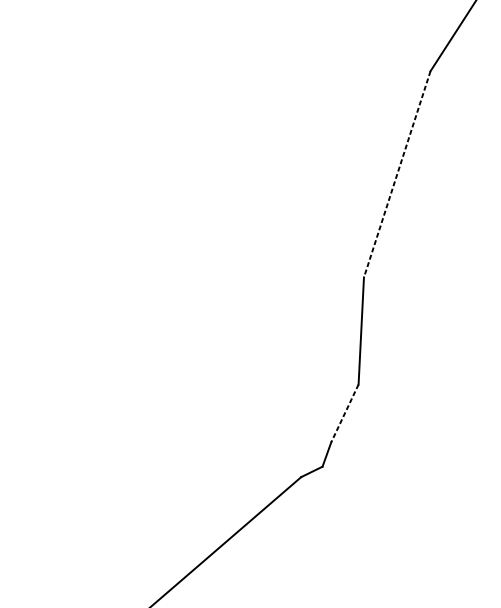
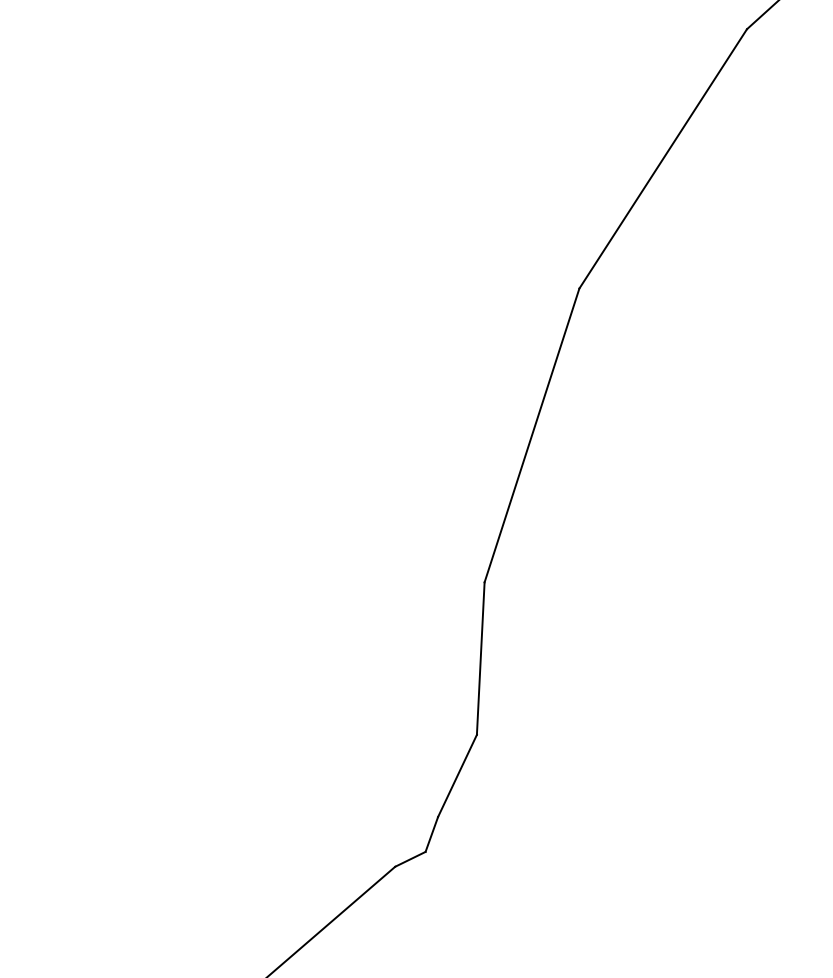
line: (396, 174) -> (531, 435), dashed -> solid
line: (344, 413) -> (457, 776), dashed -> solid

